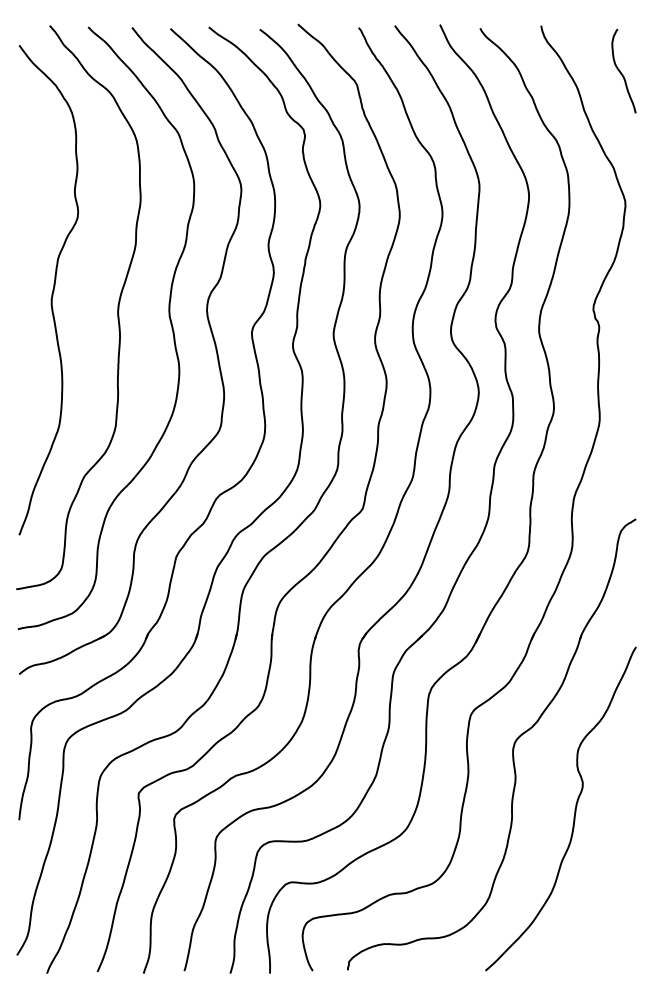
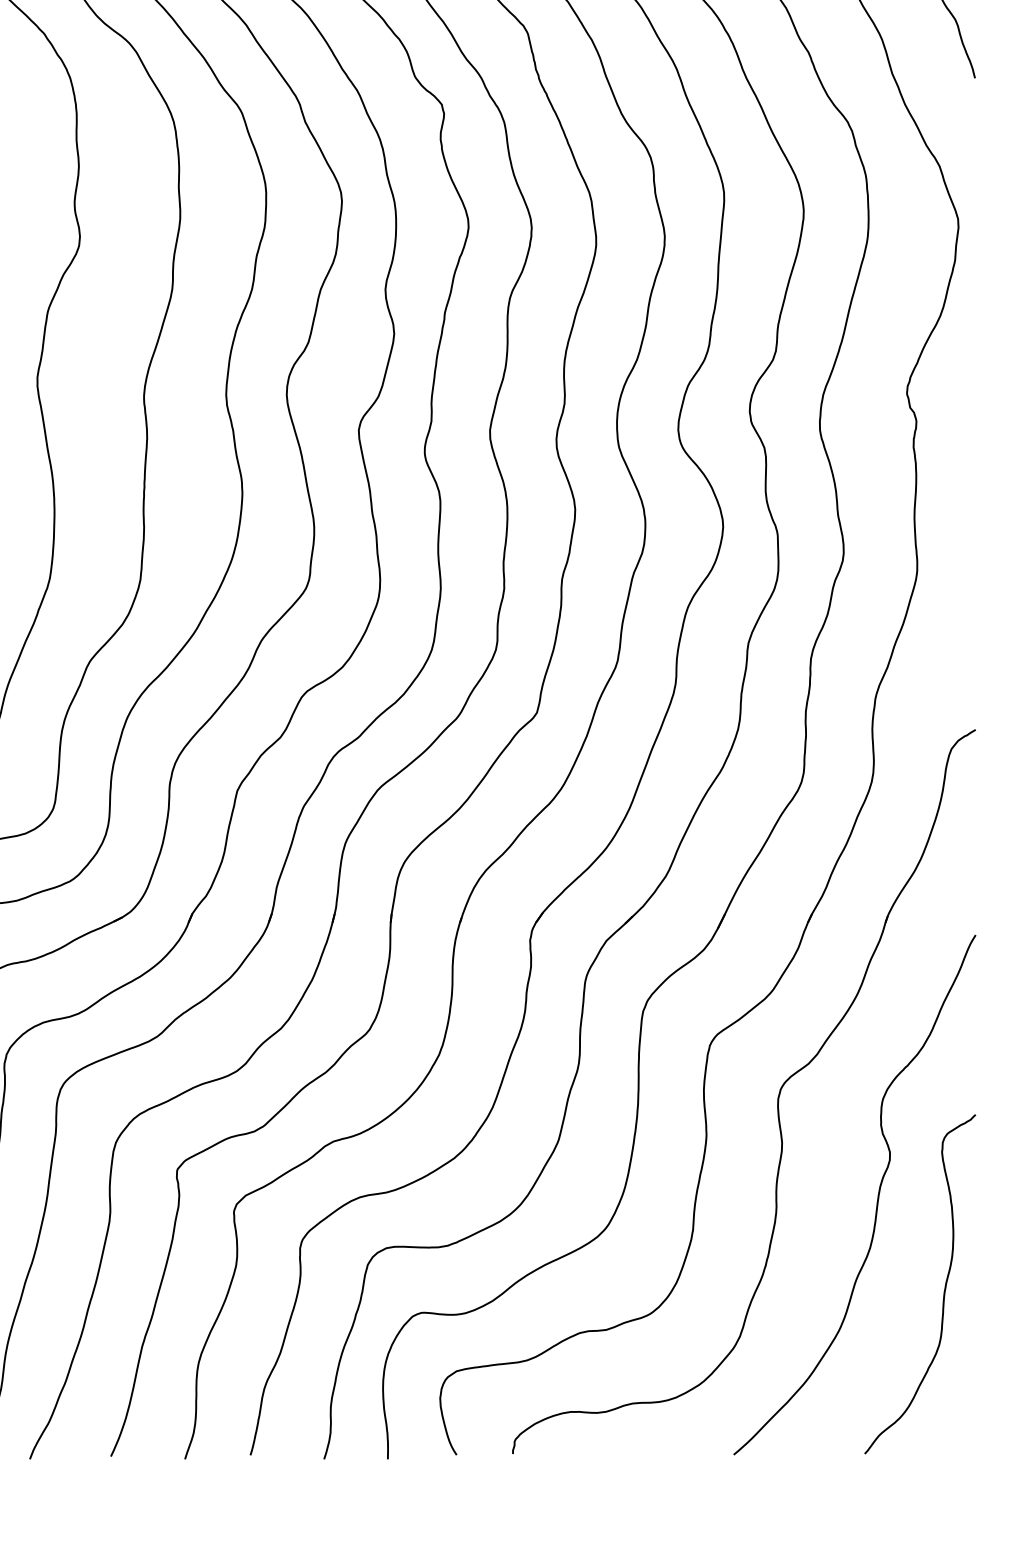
curve: (616, 864) -> (944, 1284), added

